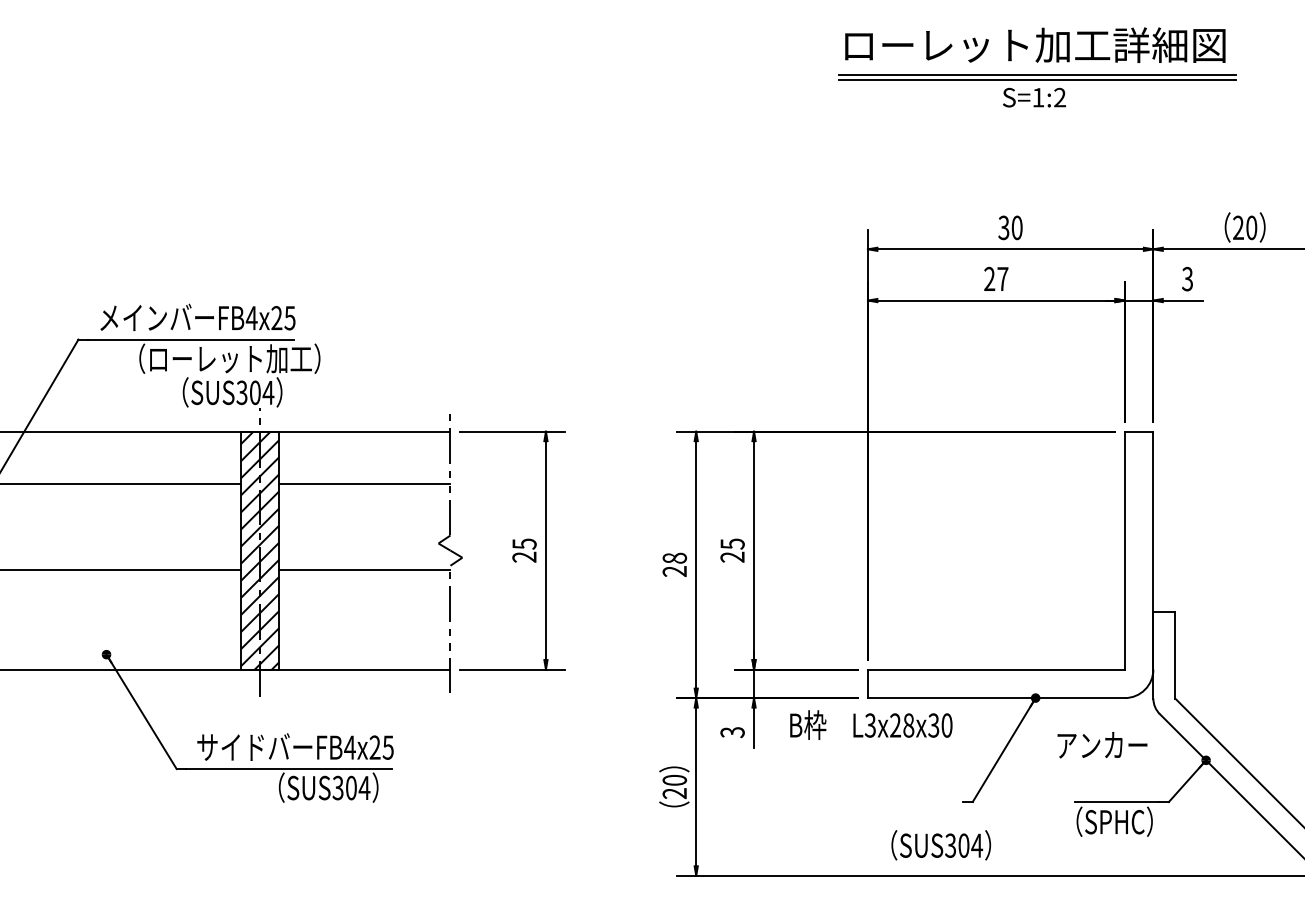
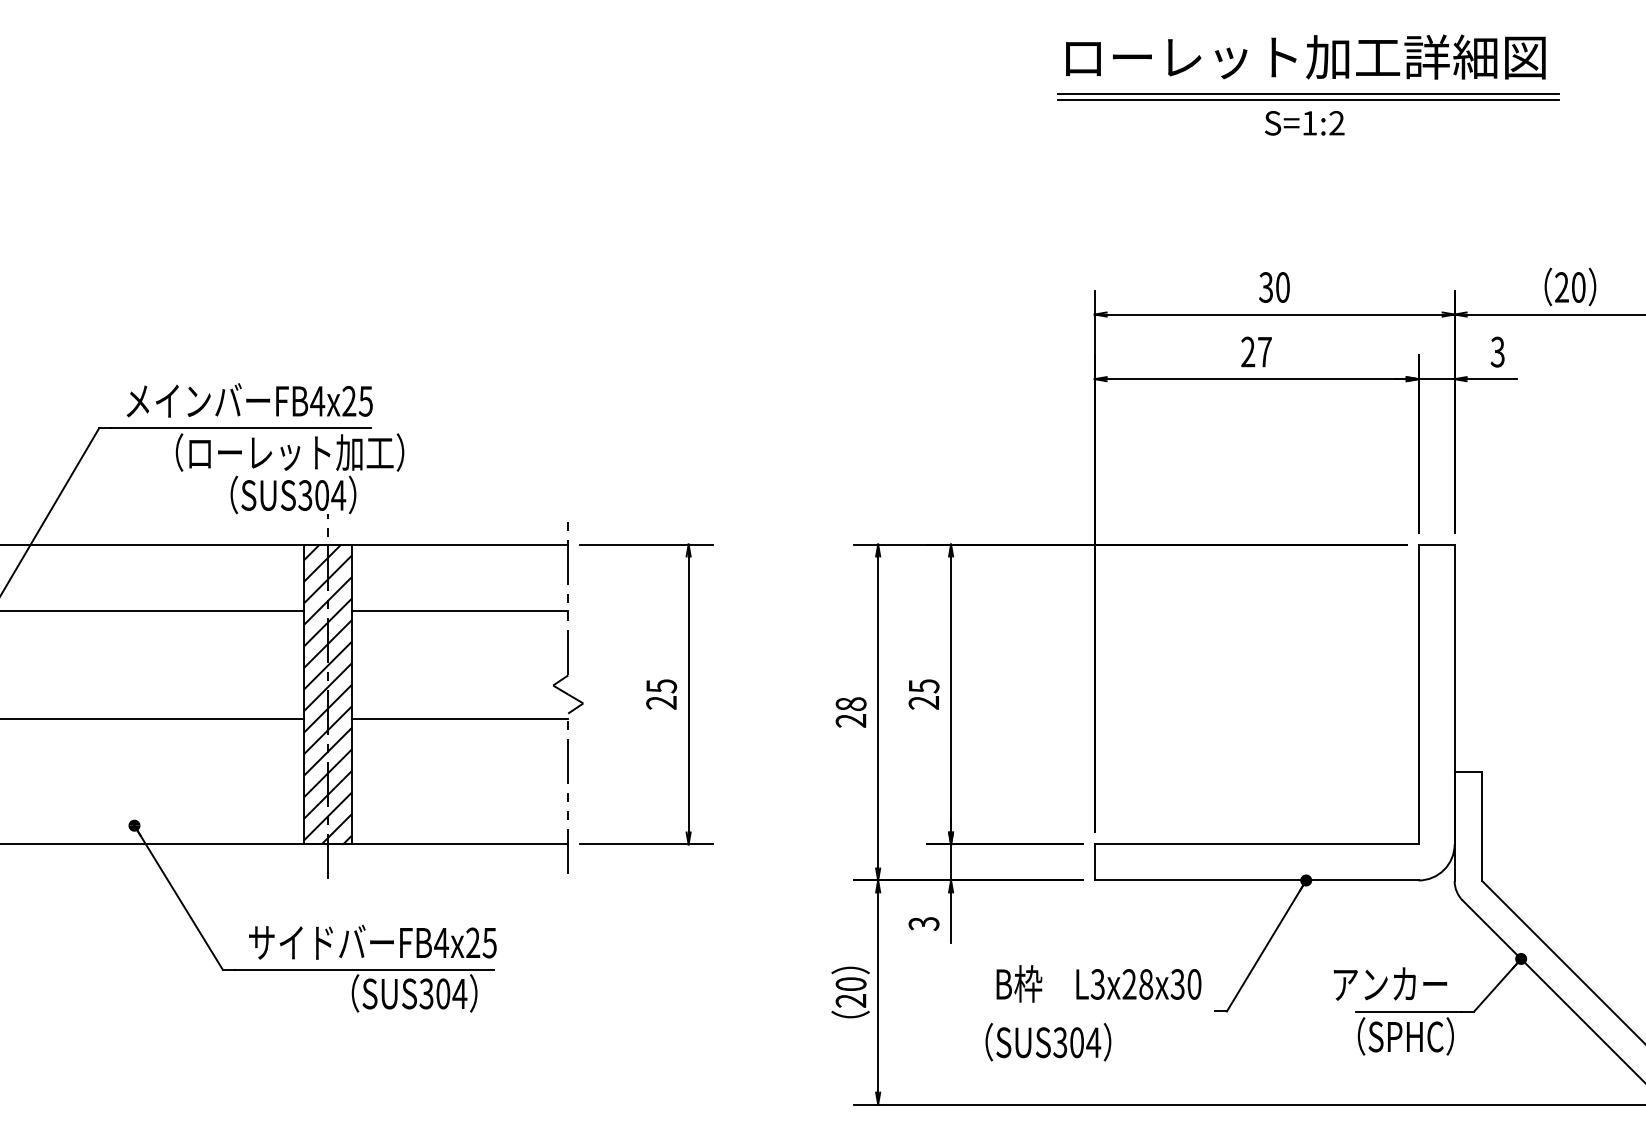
text: (871, 724) -> (1099, 983), moved
text: (1102, 745) -> (1390, 984), moved
text: (940, 845) -> (1047, 1042), moved

